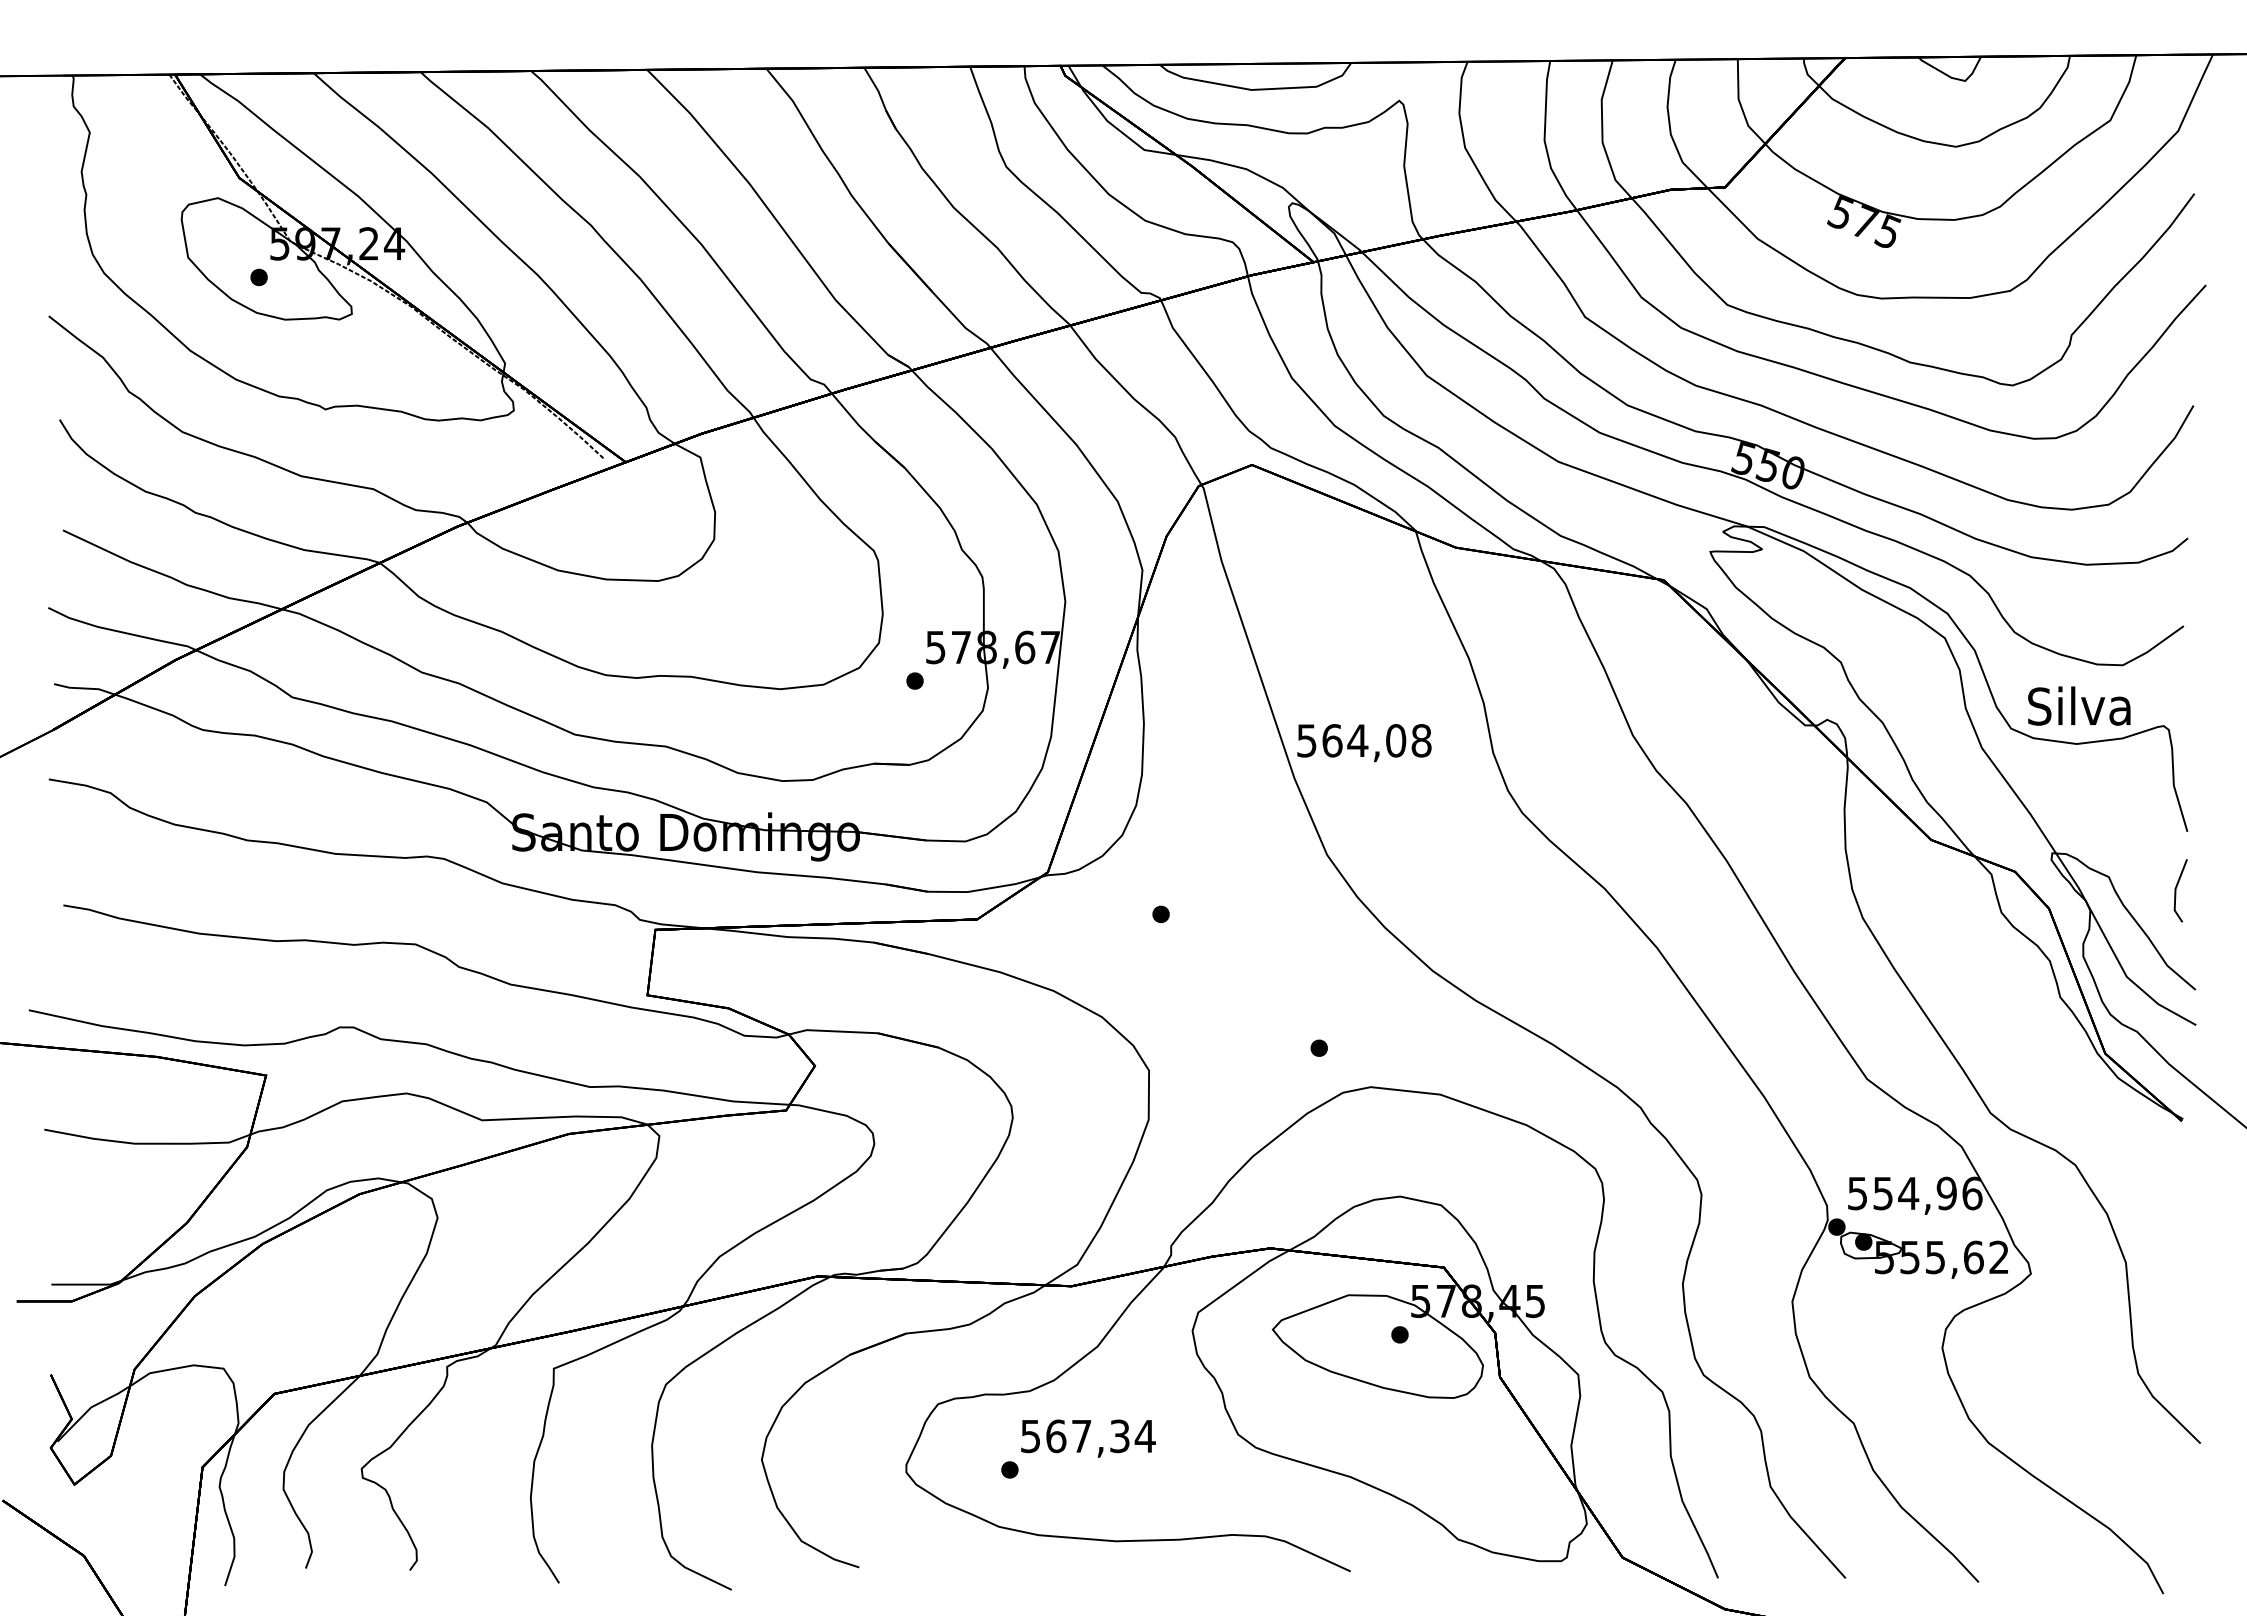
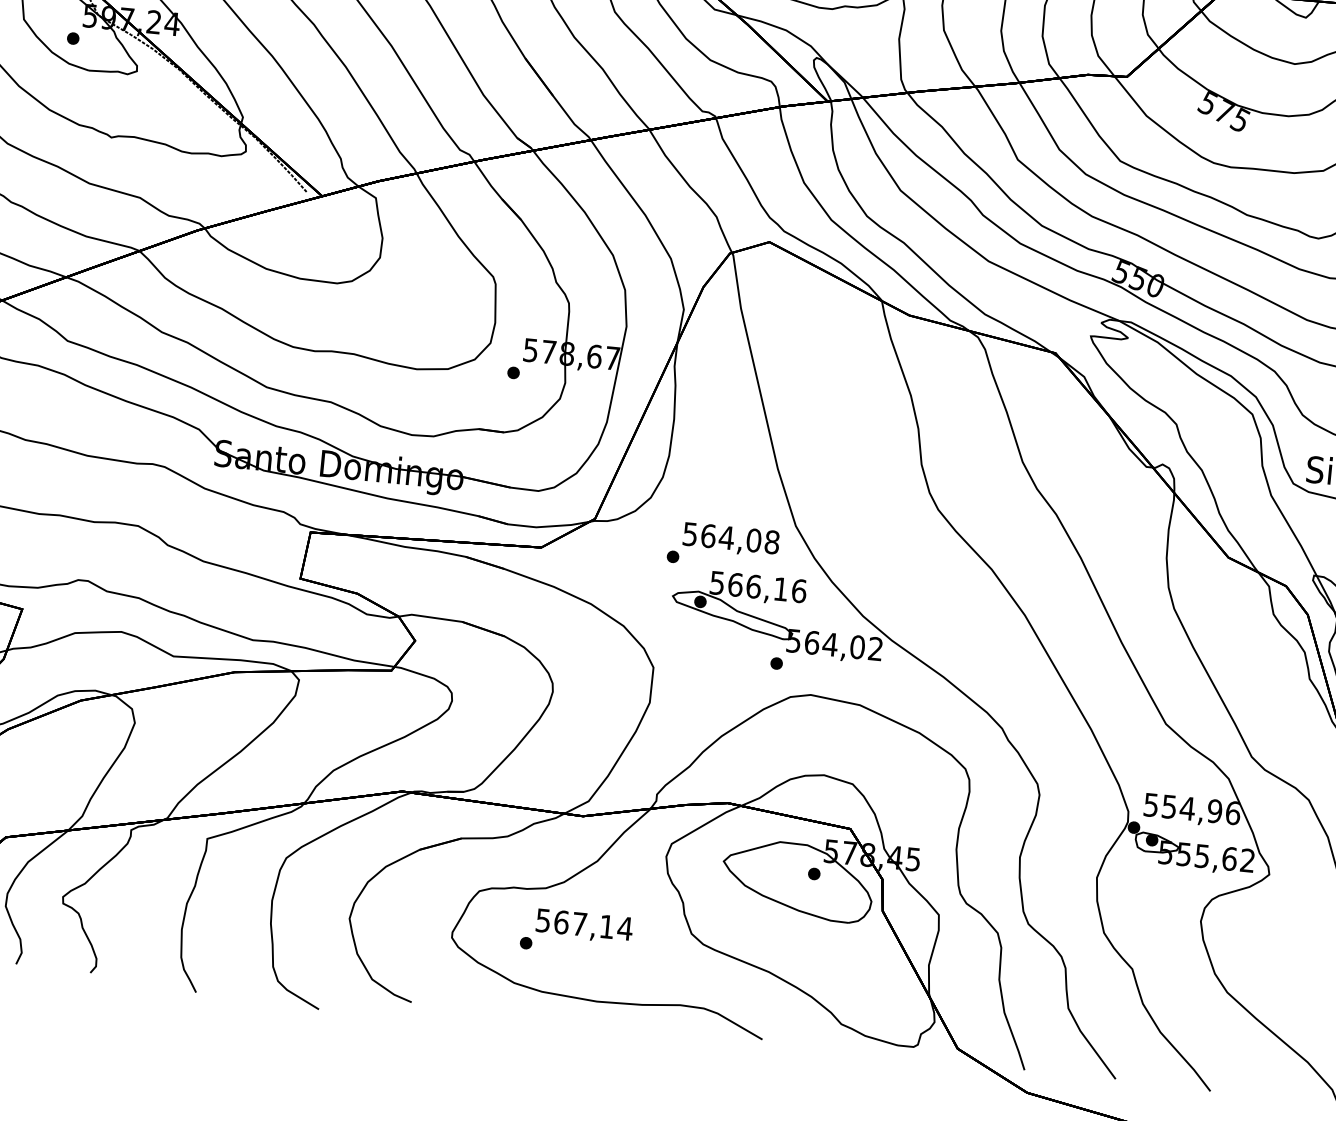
text: (1364, 743) -> (731, 540), moved
part: (1313, 993) -> (776, 624), added
text: (1119, 1436) -> (606, 926), 567,34 -> 567,14

